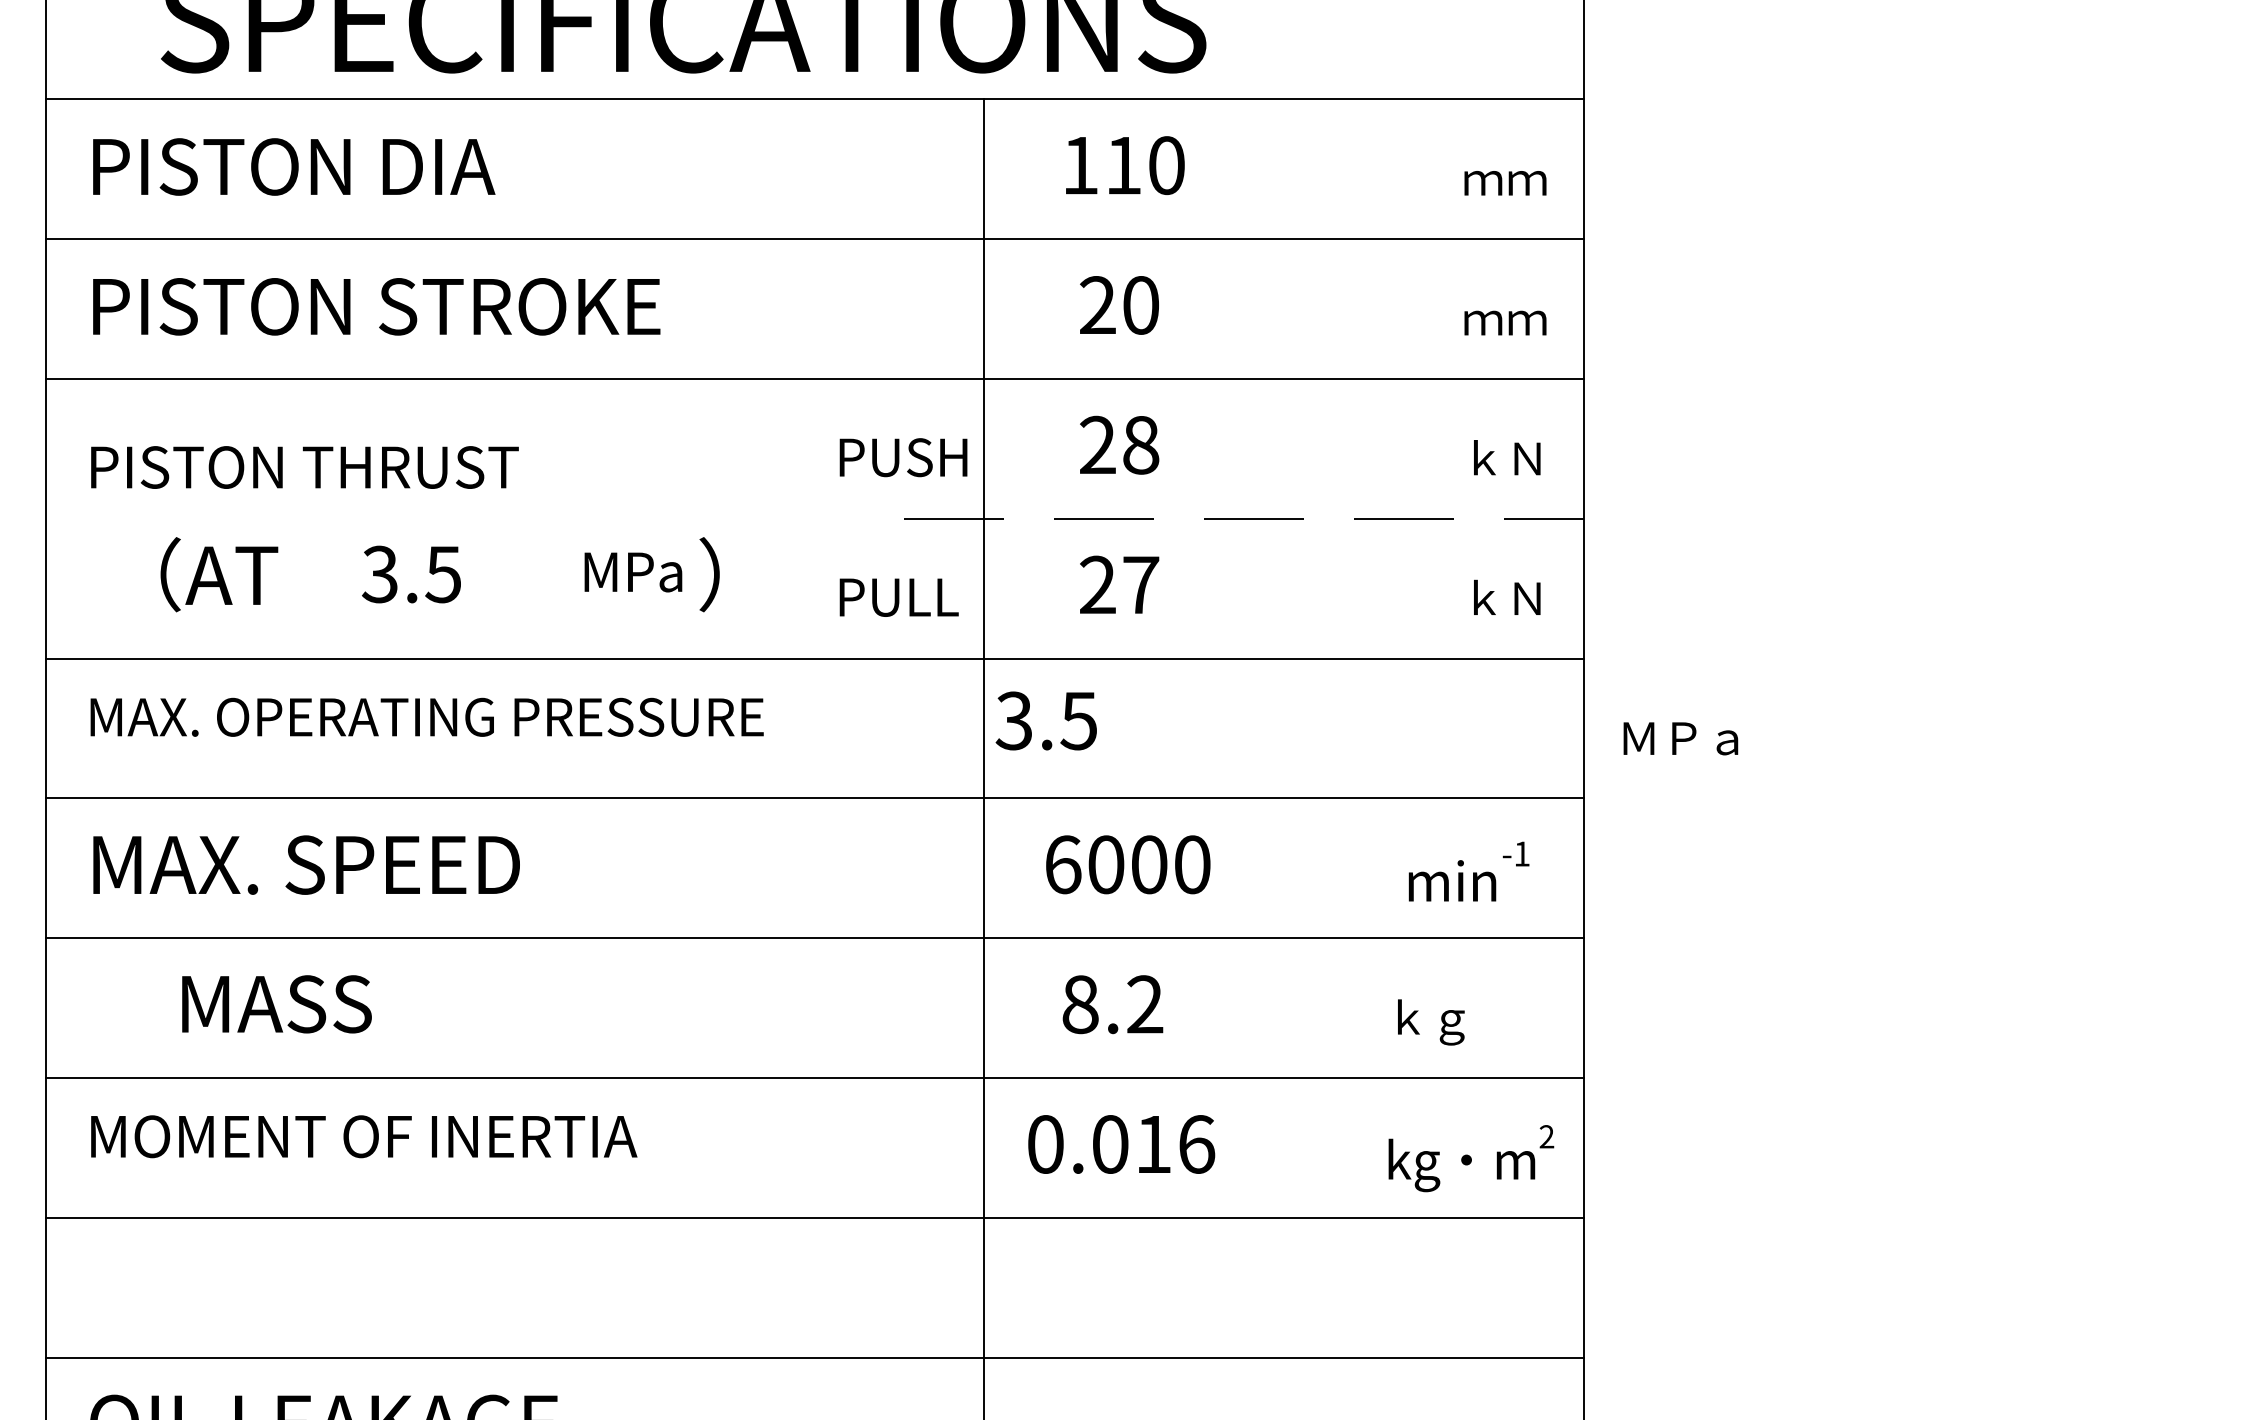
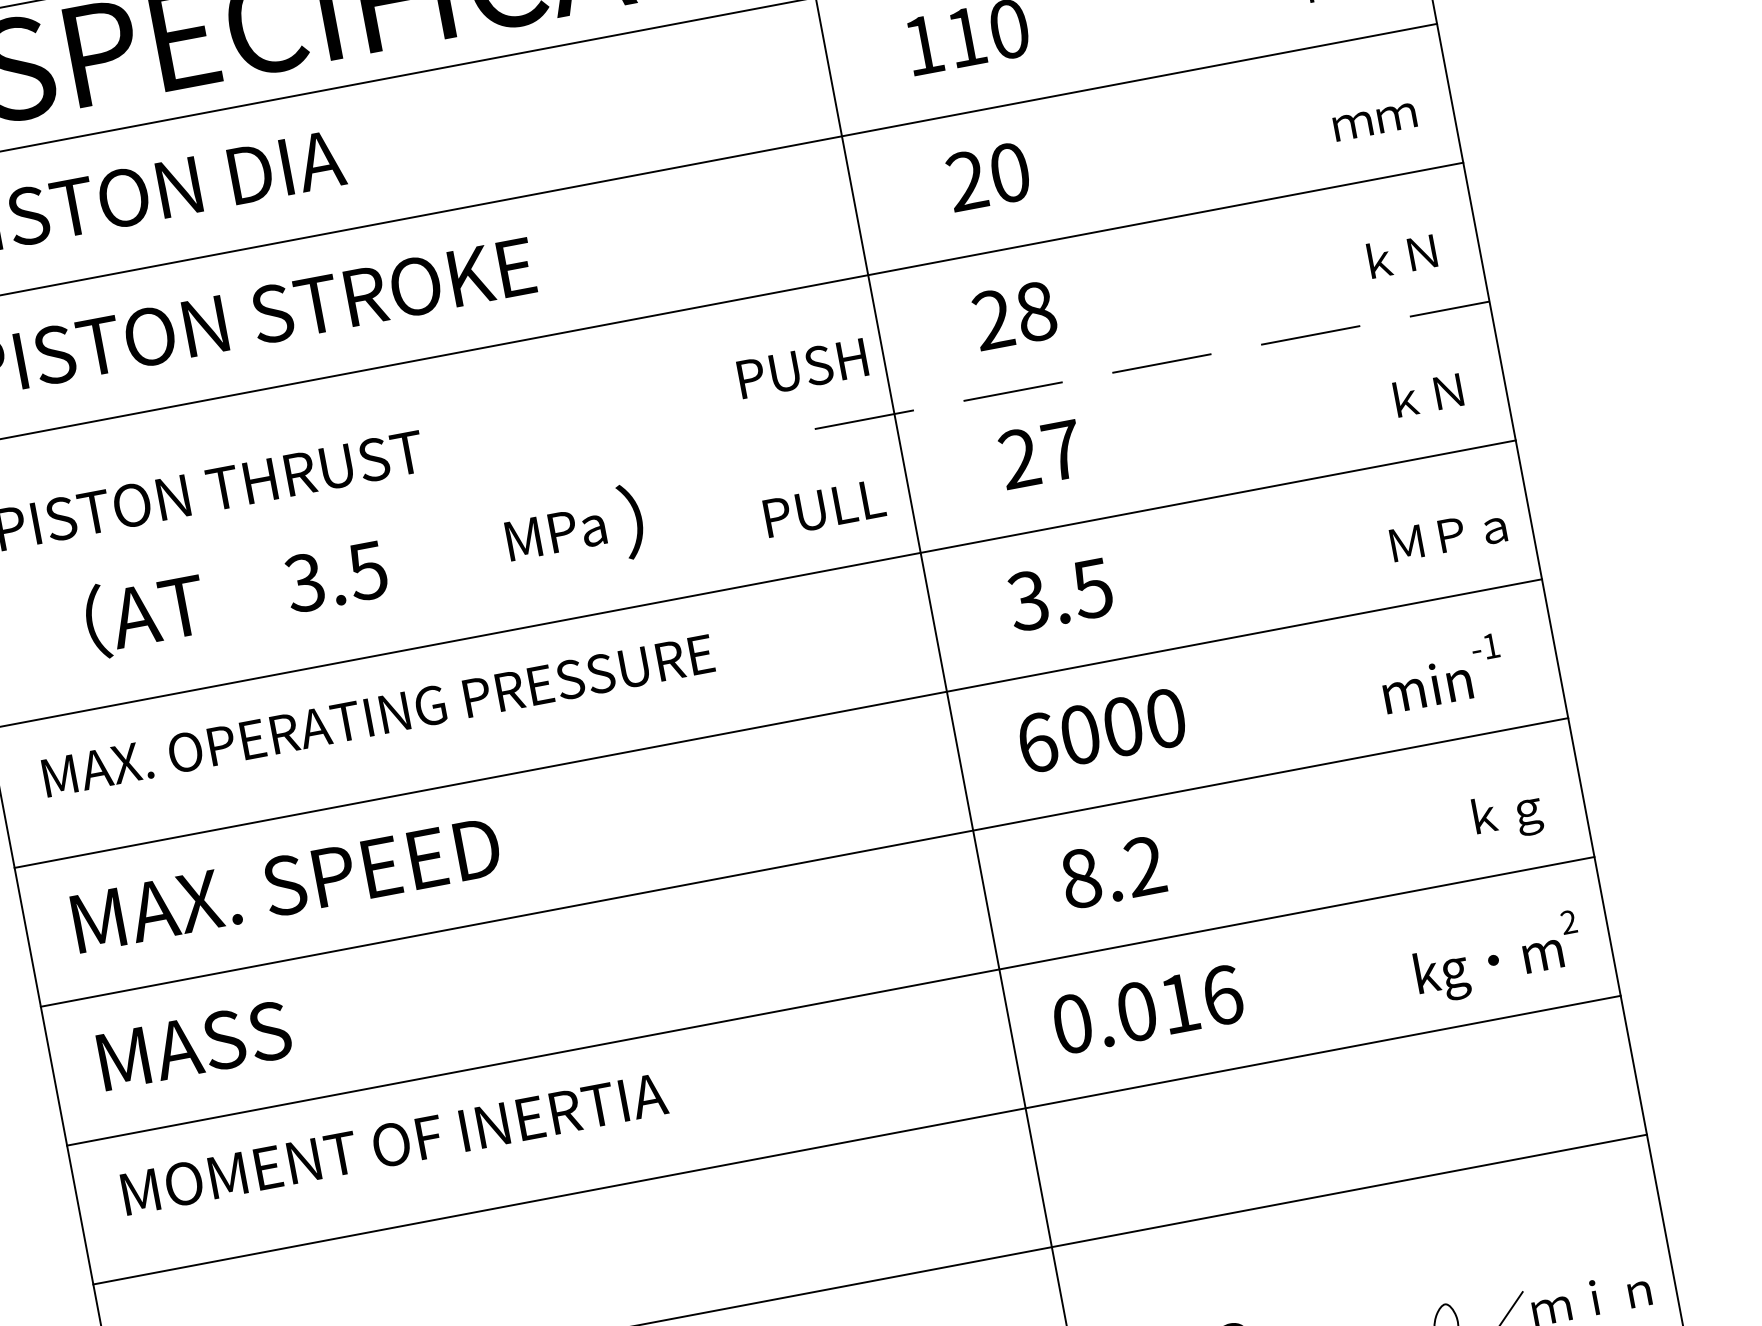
text: (1045, 720) -> (1059, 594), moved
text: (1680, 738) -> (1448, 535), moved
text: (276, 1004) -> (194, 1045), moved
text: (1431, 1022) -> (1508, 816), moved

